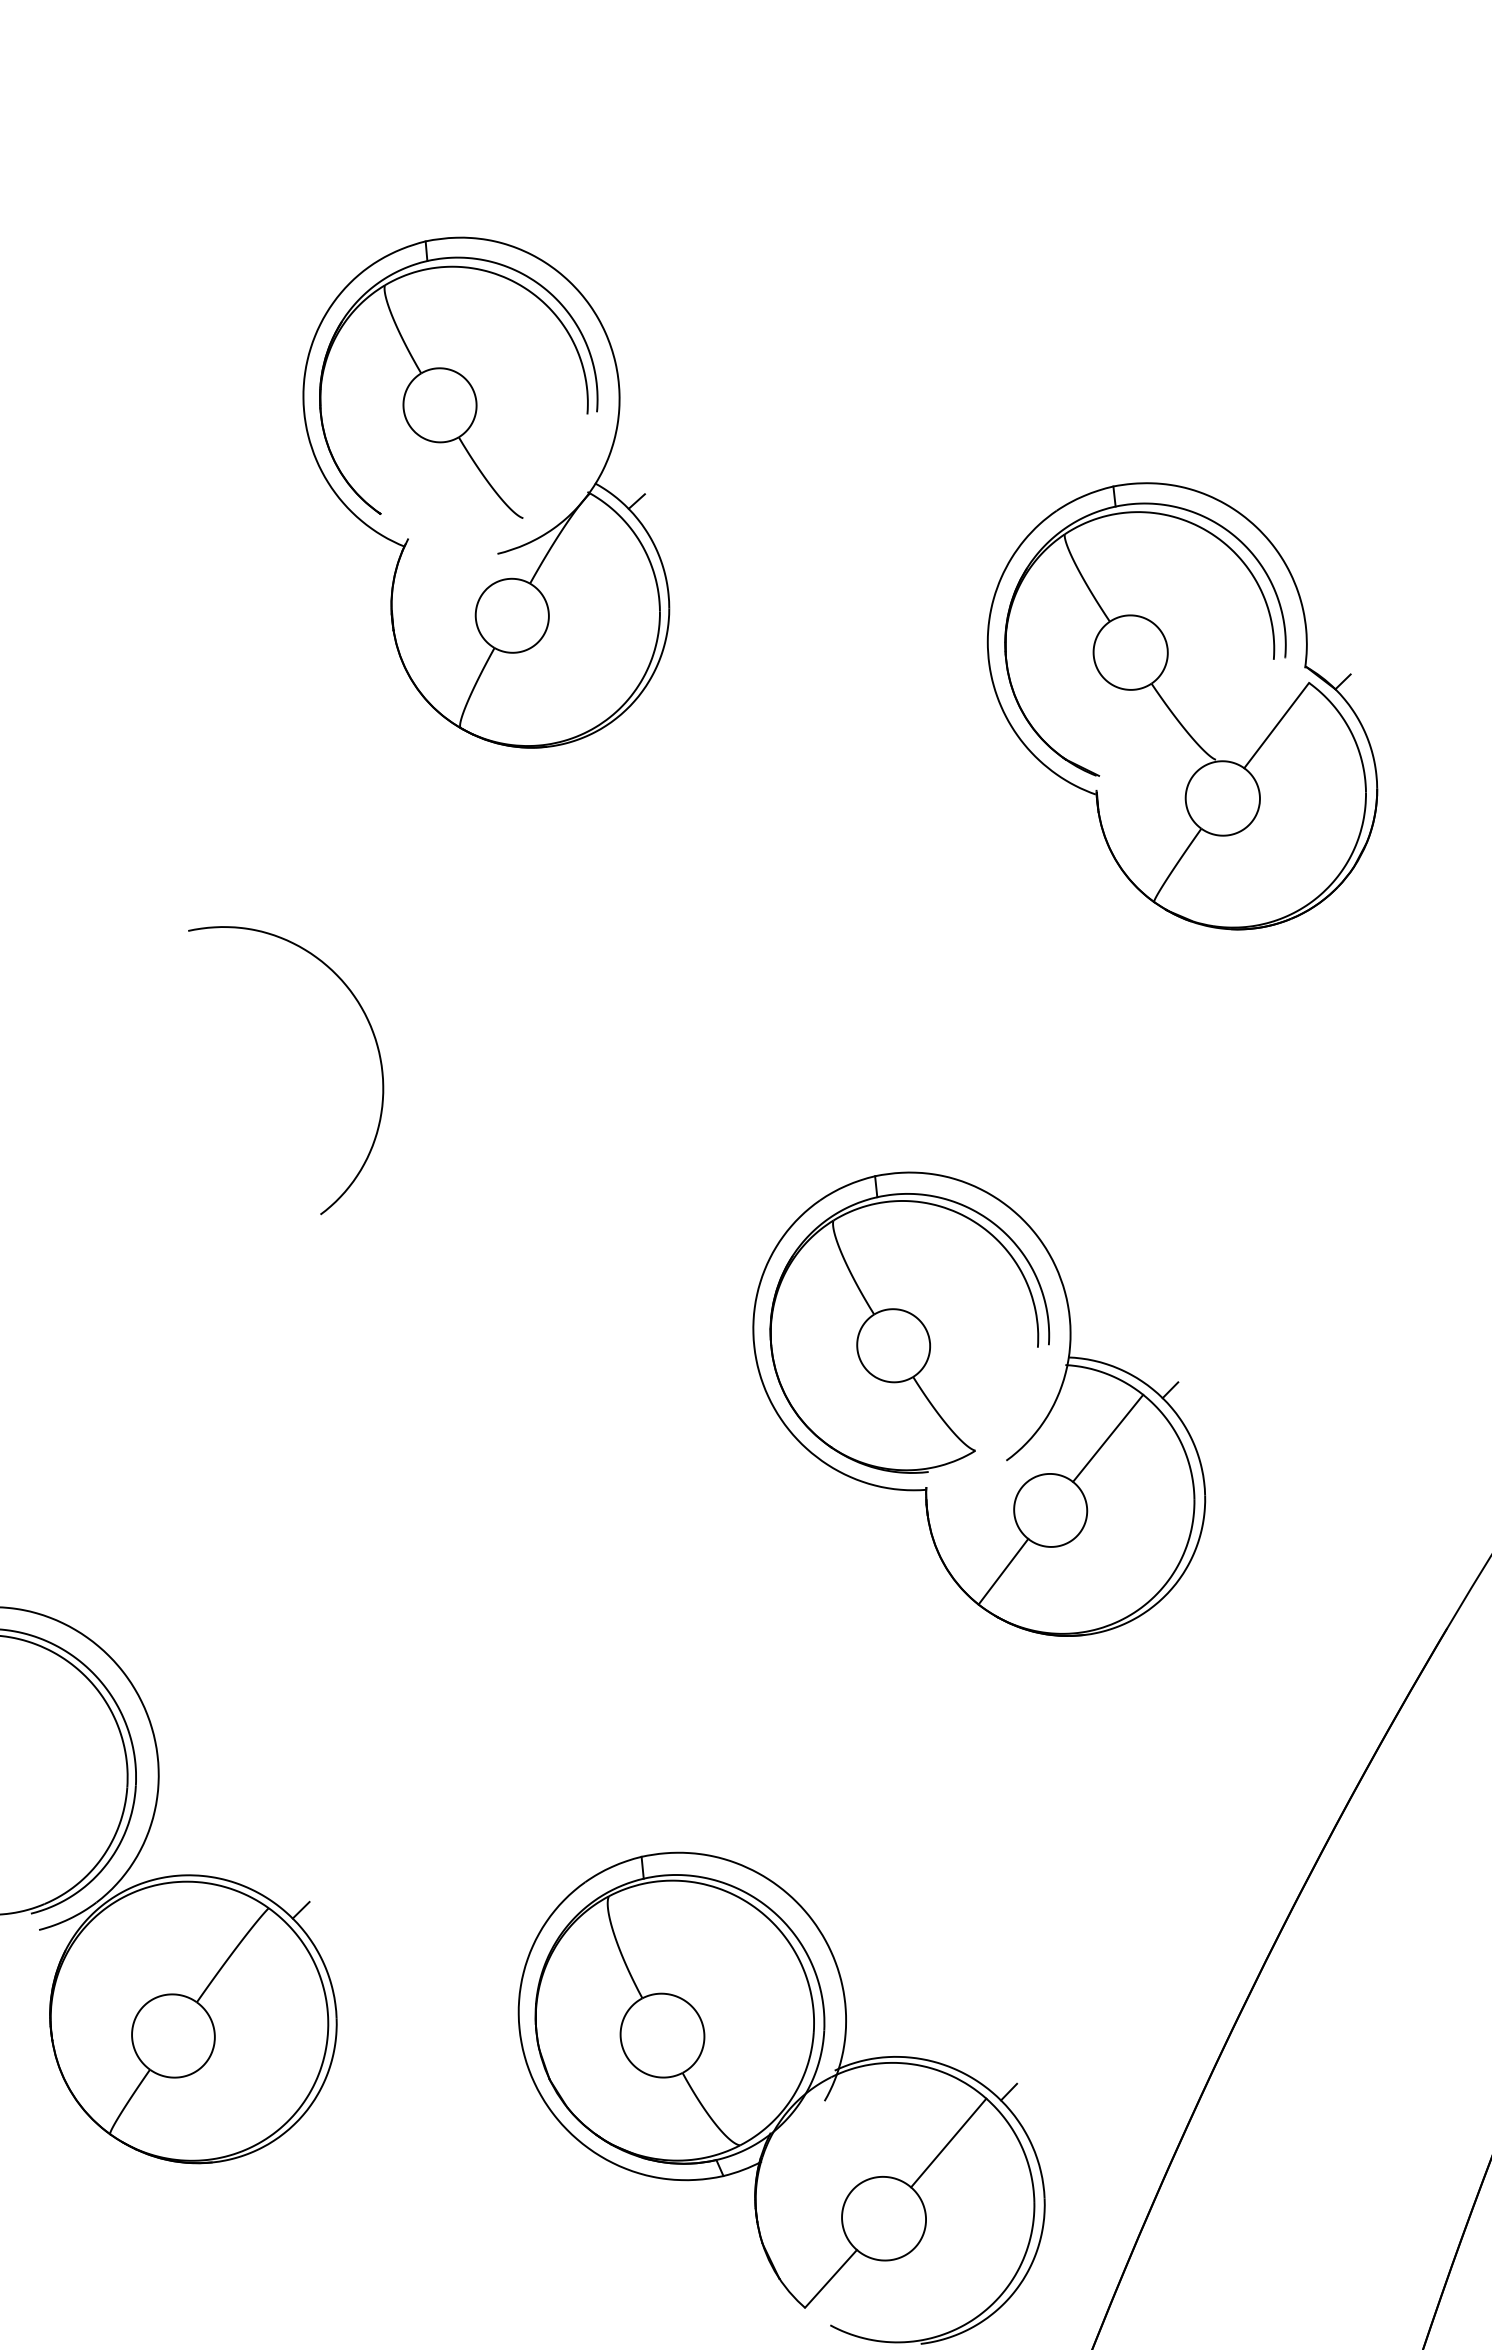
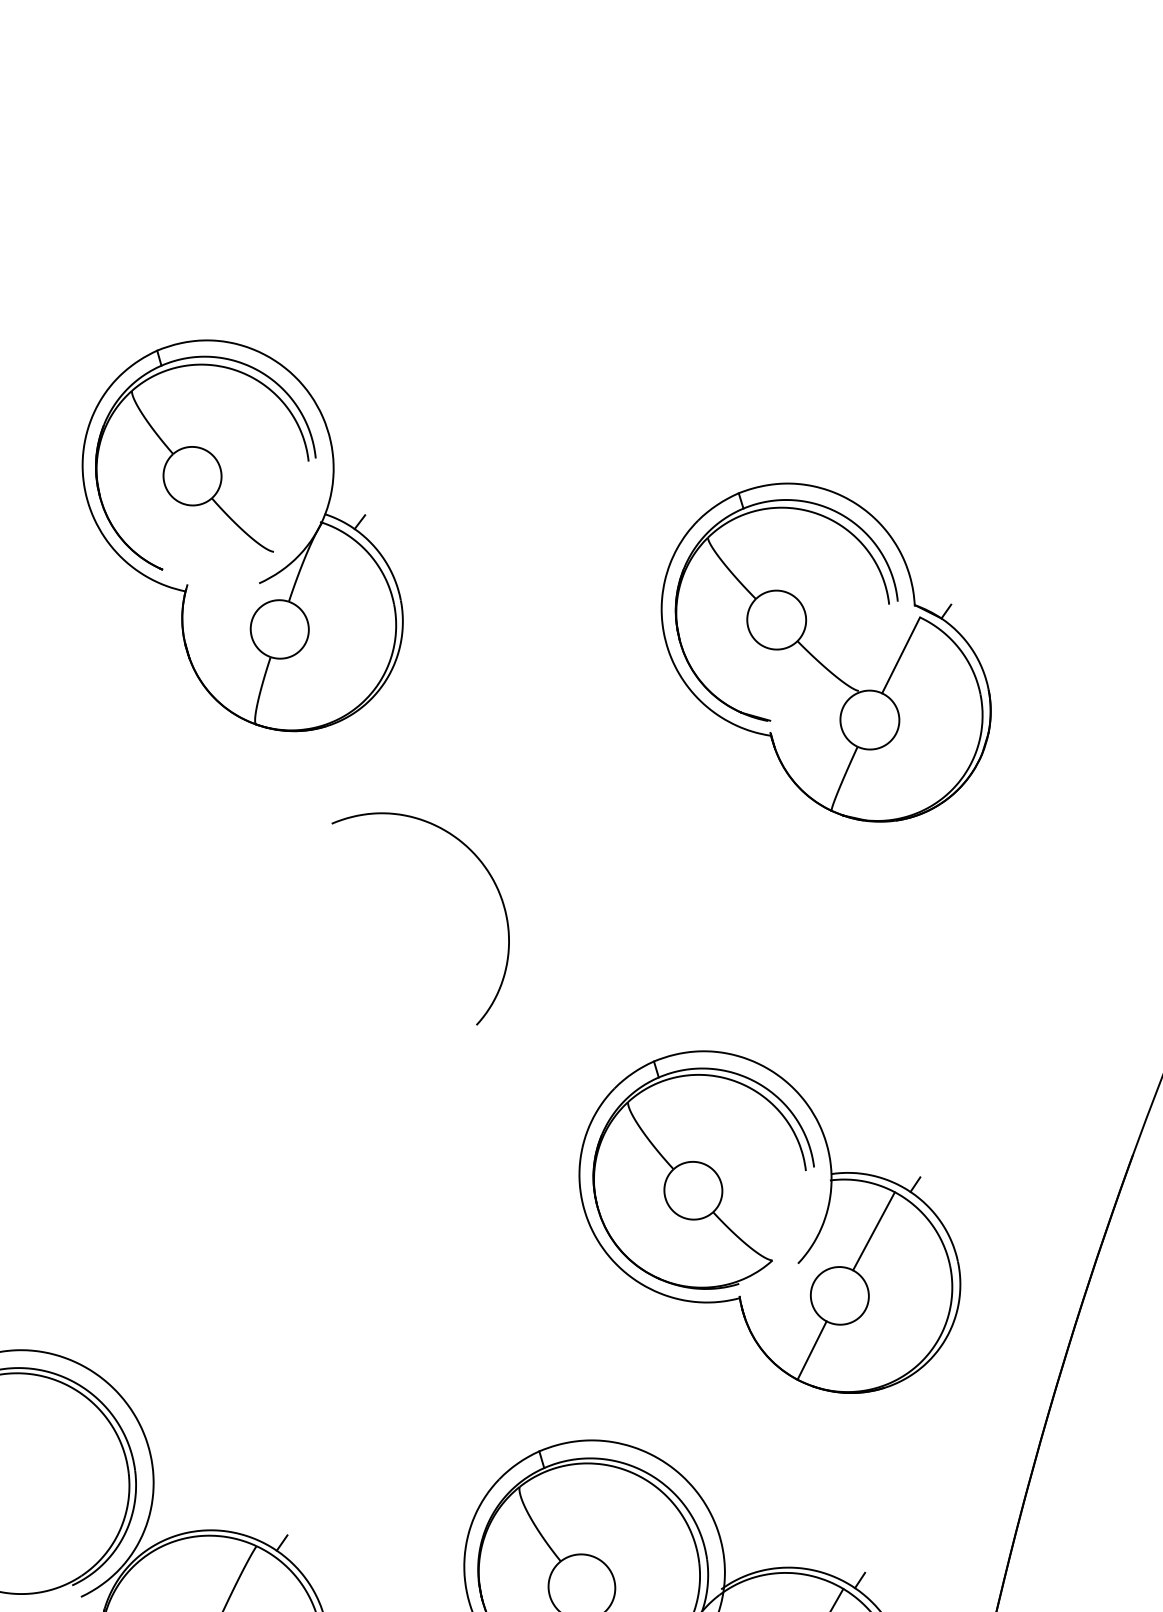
part: (486, 492) -> (241, 537), moved
part: (1182, 706) -> (824, 654), moved
curve: (375, 1043) -> (494, 883), moved
part: (979, 1403) -> (768, 1223), moved

